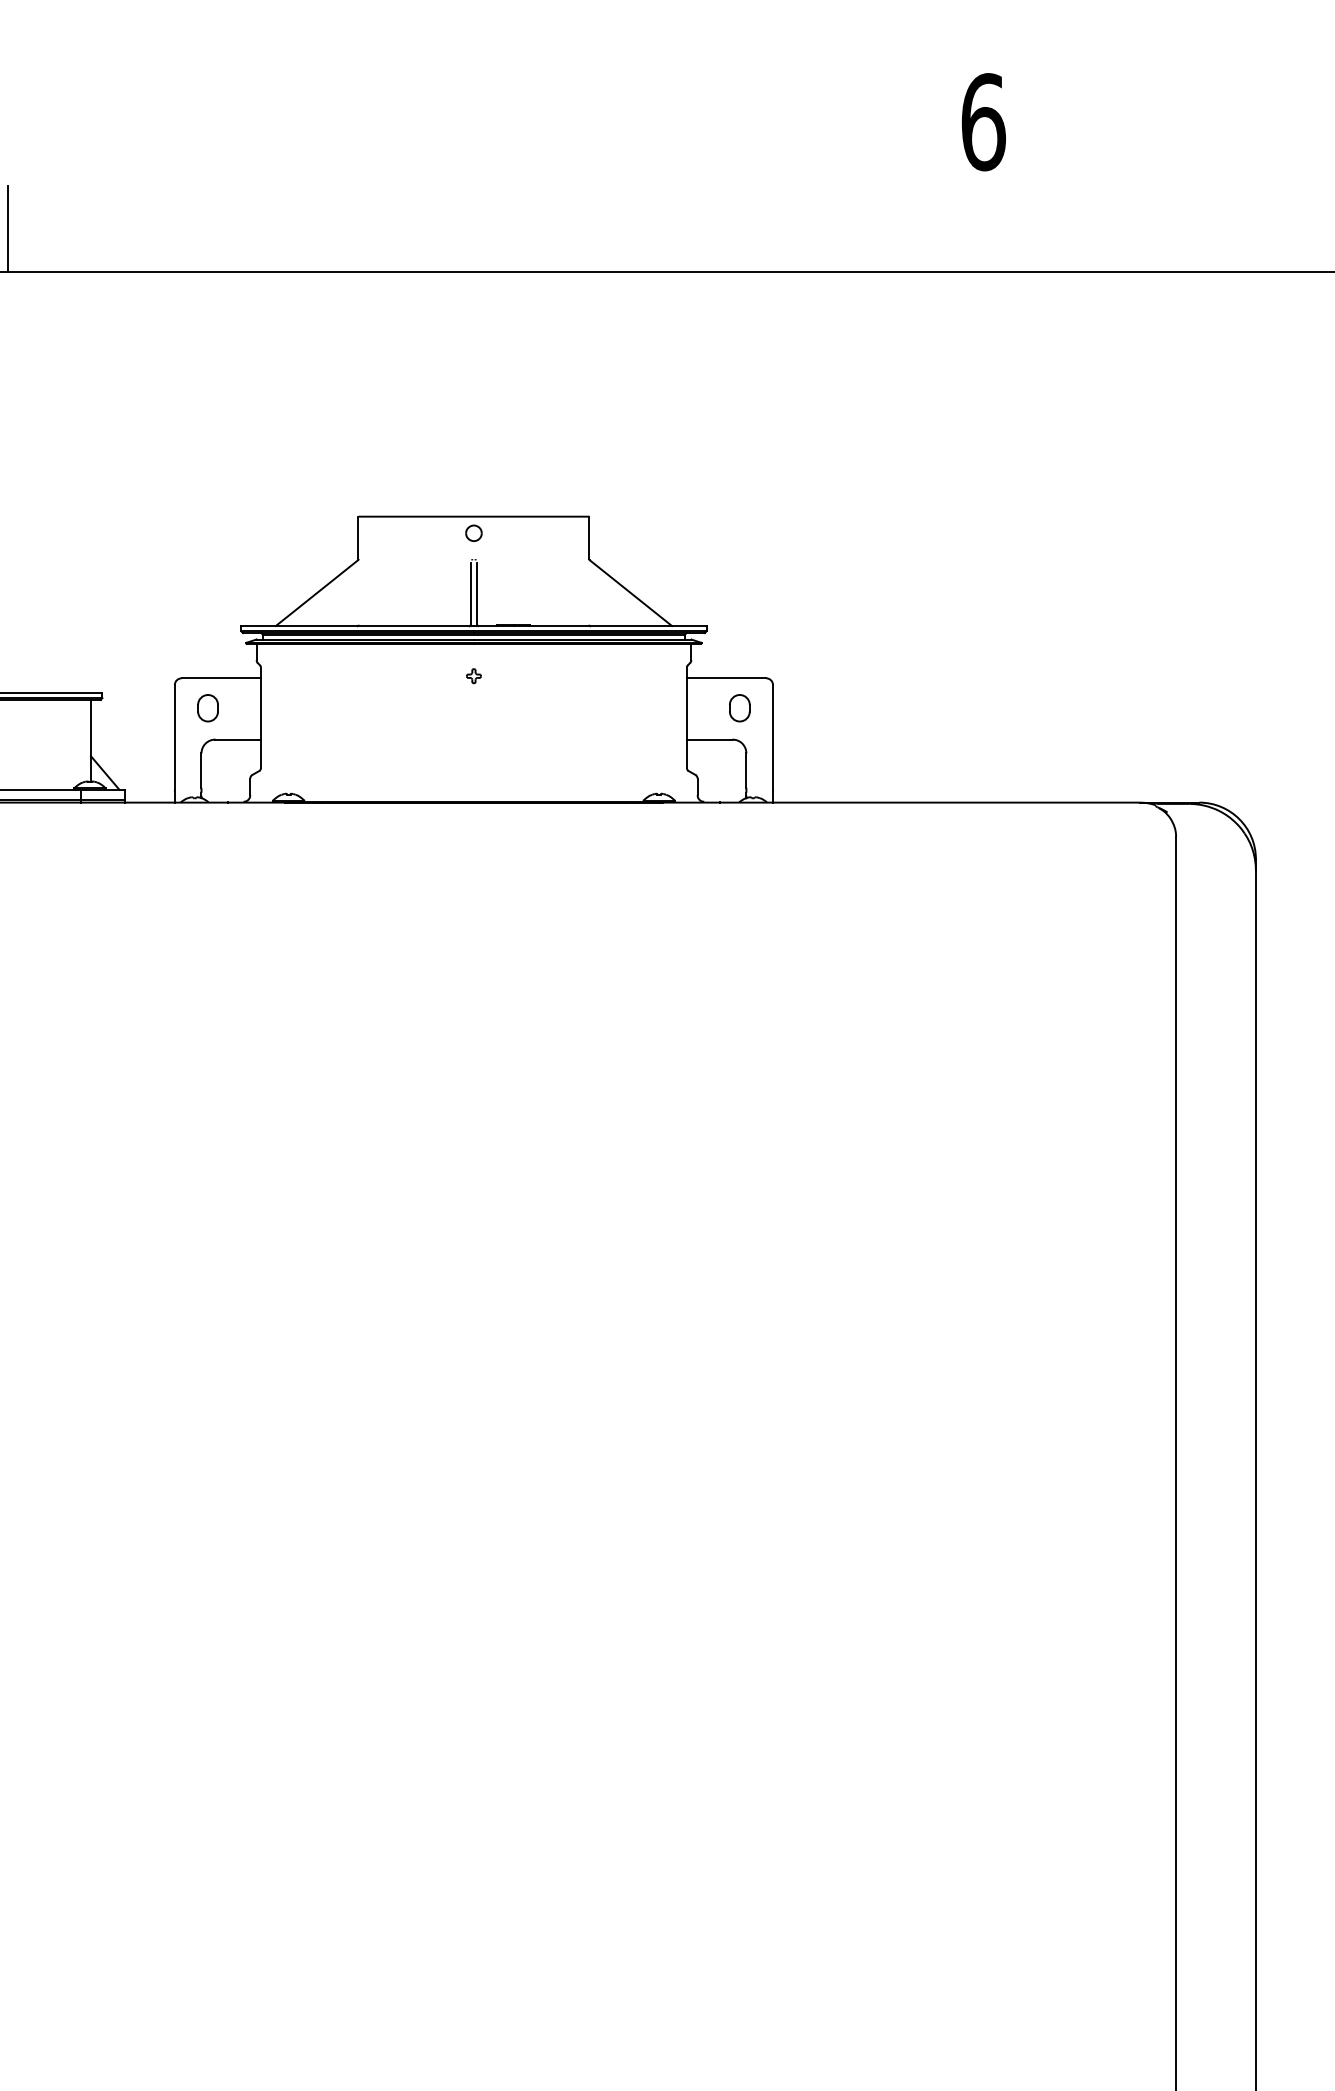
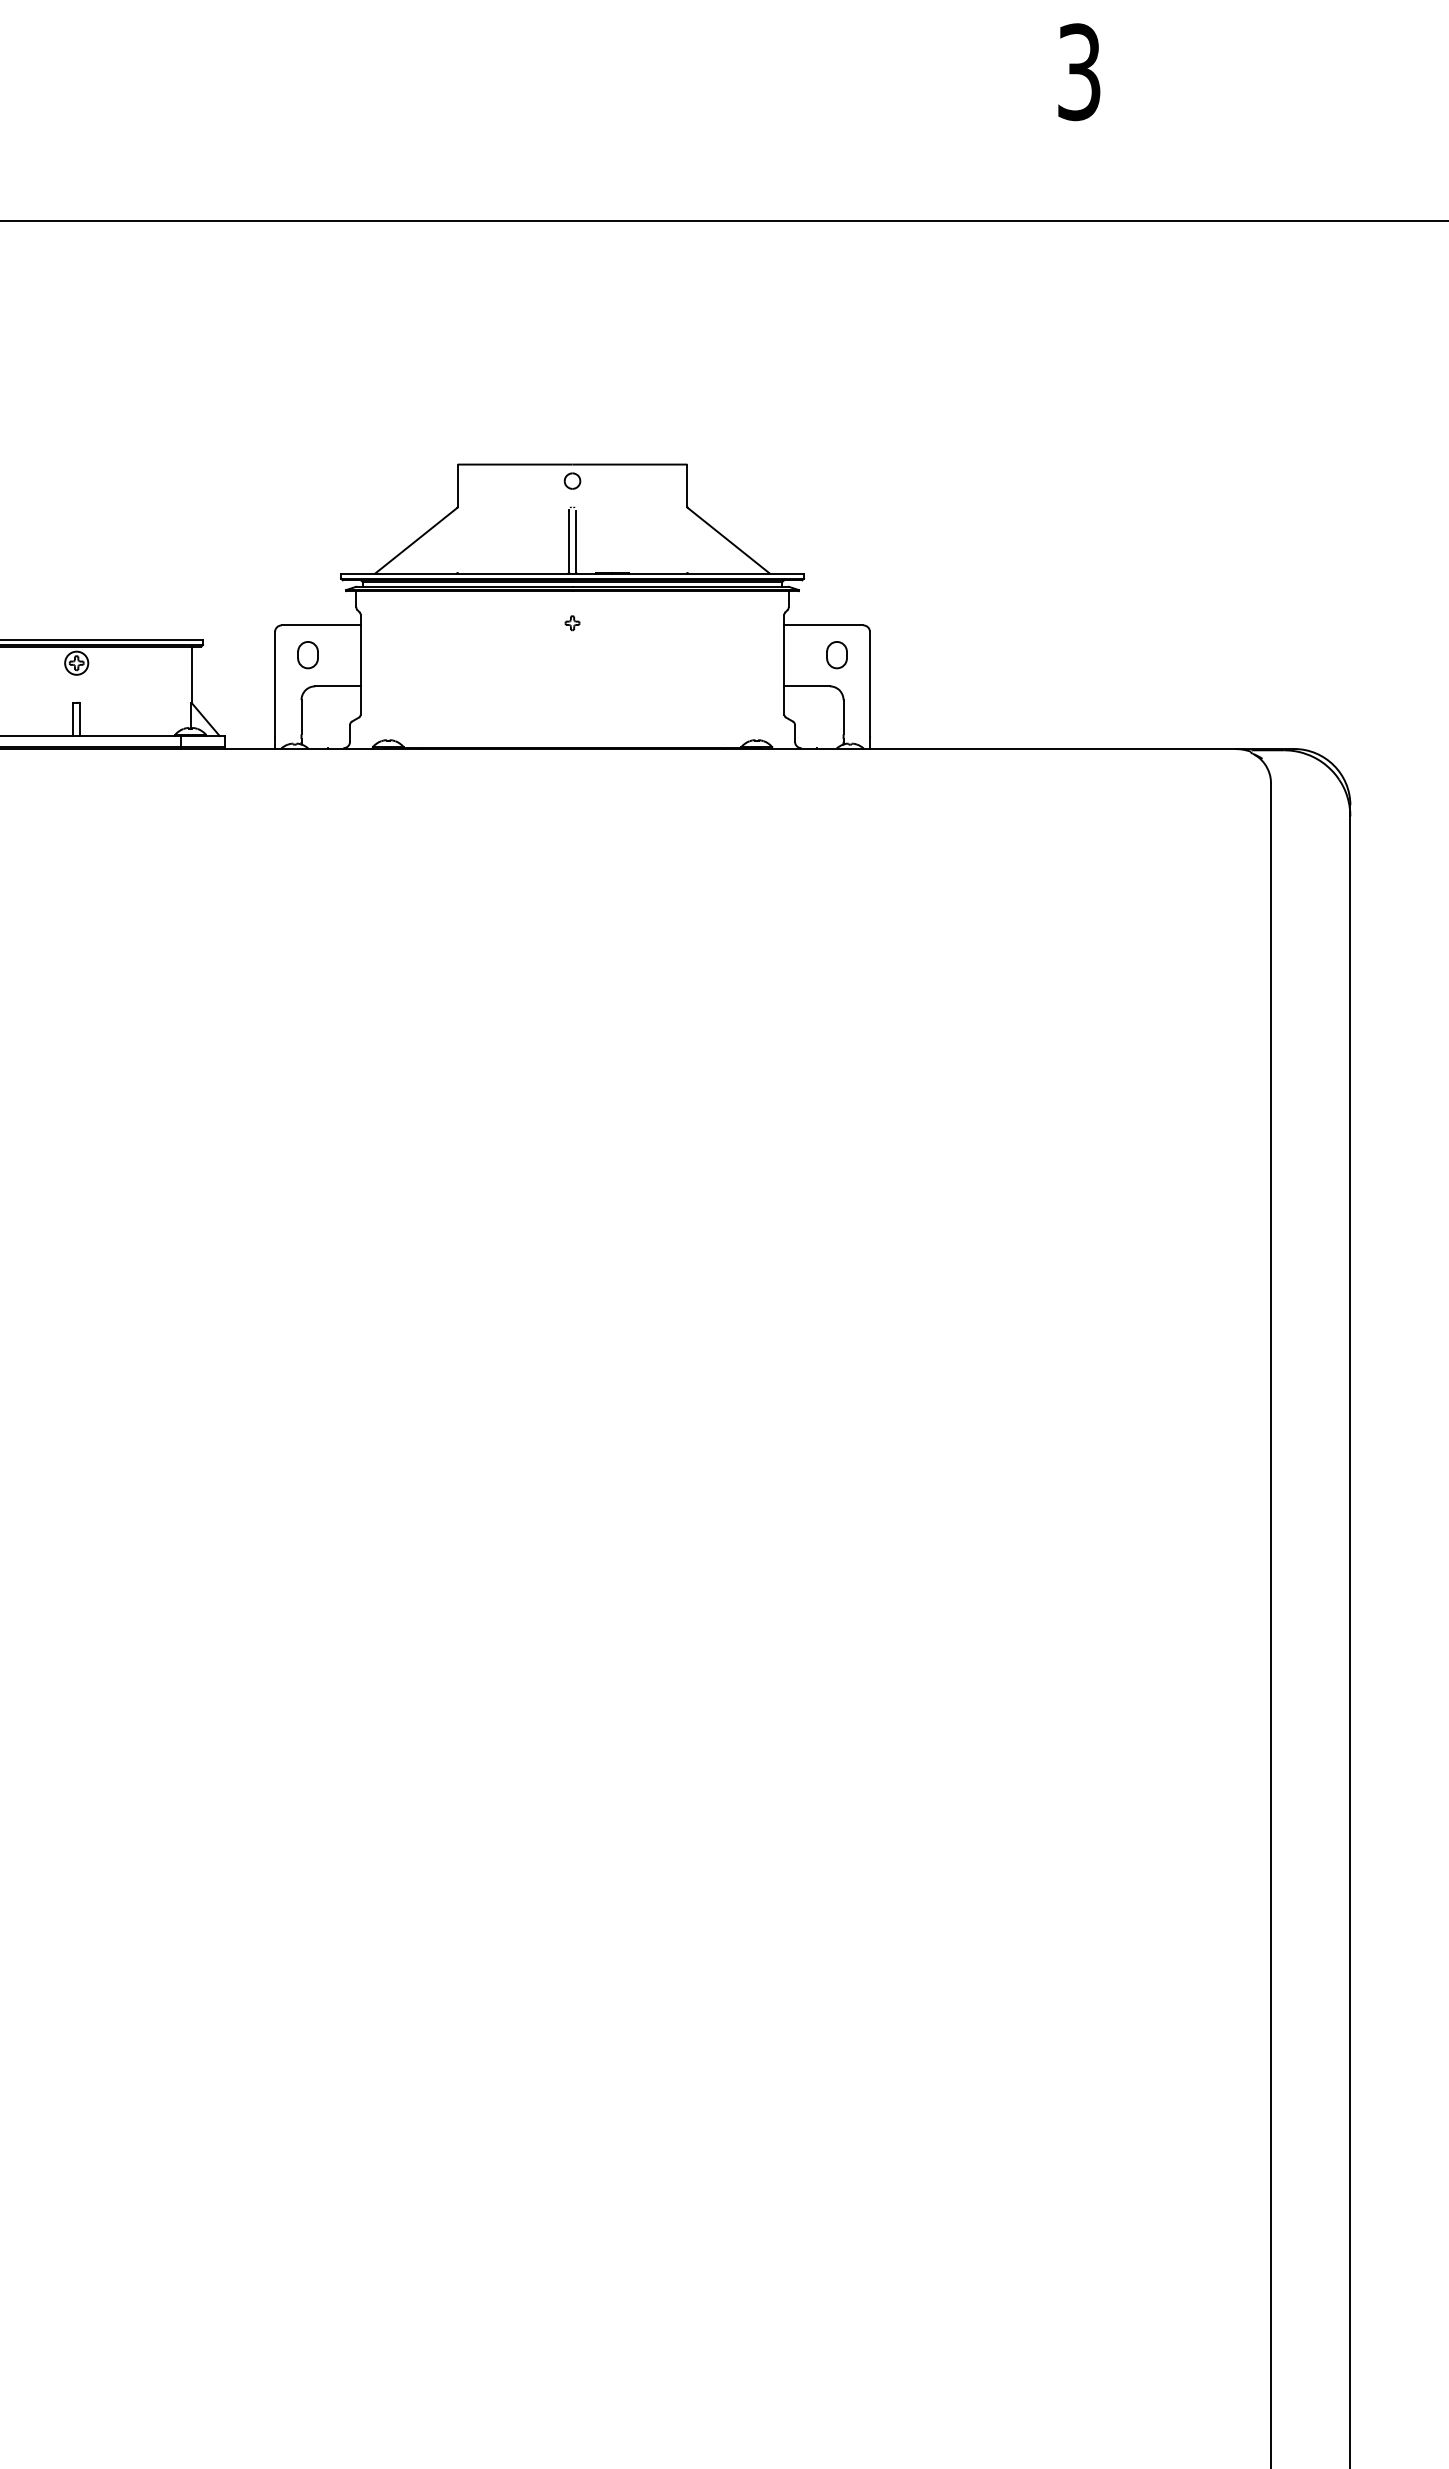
text: (983, 122) -> (1079, 72), 6 -> 3
line: (8, 229) -> (109, 178), removed

